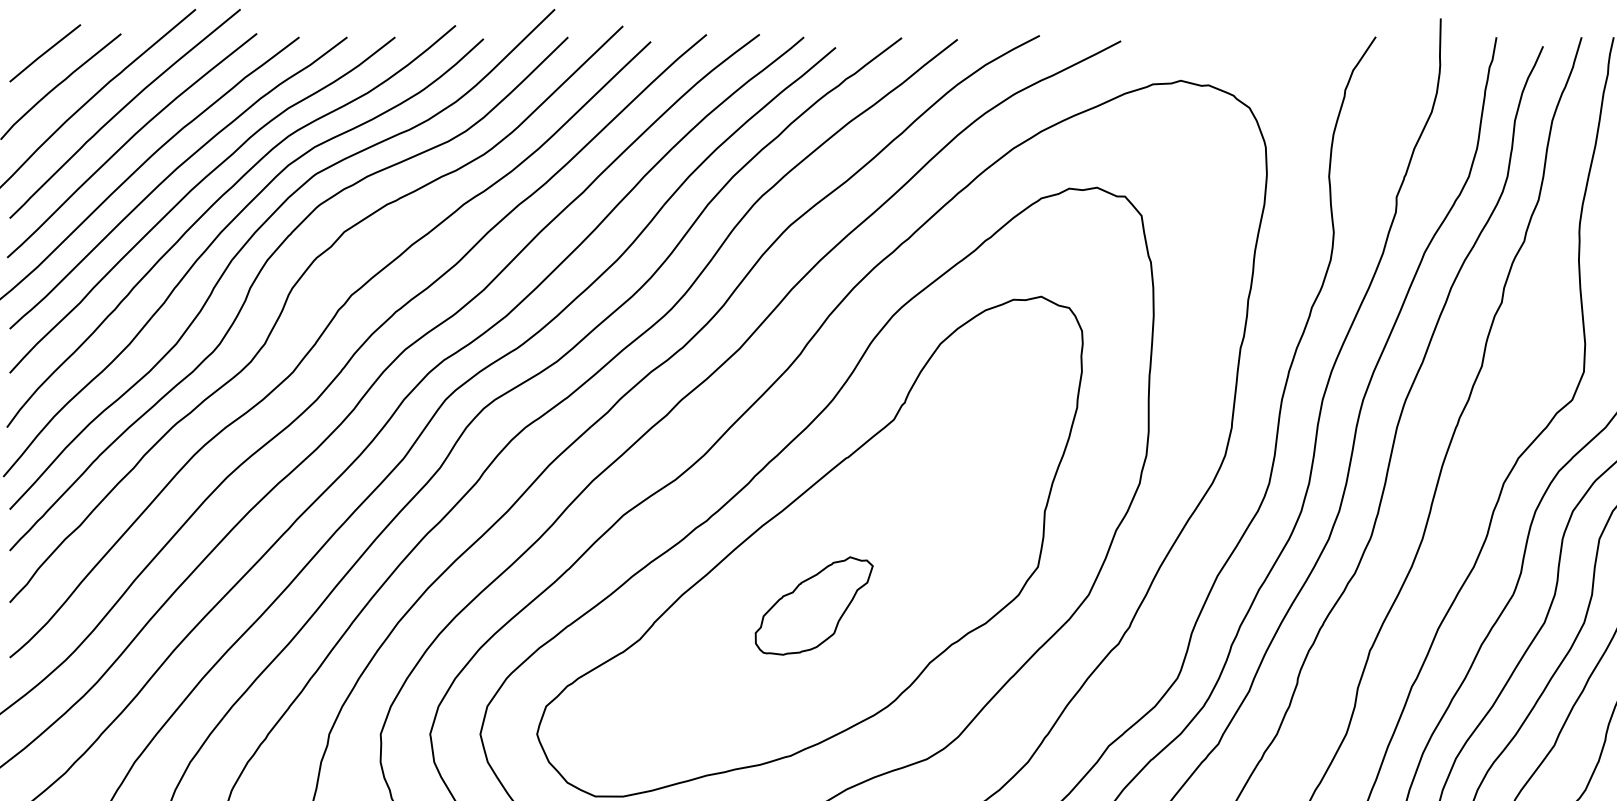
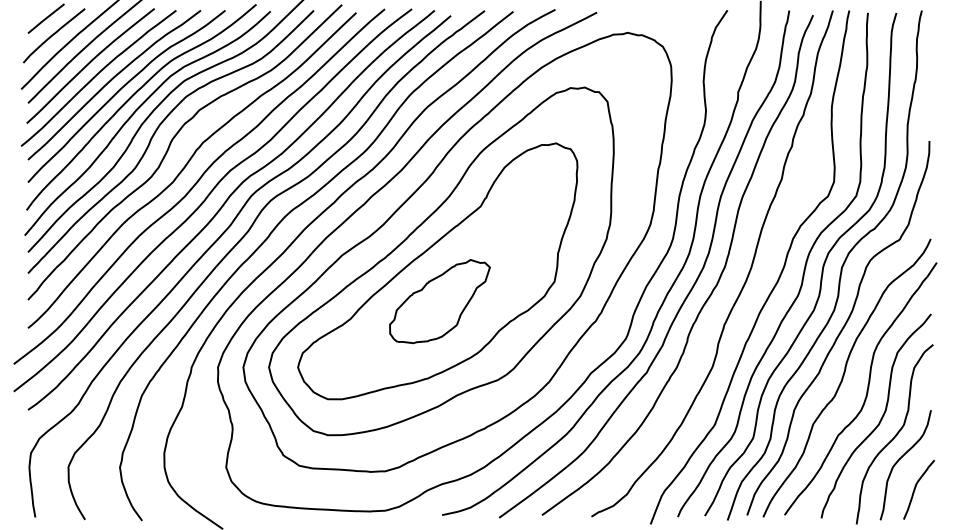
part: (813, 605) -> (439, 301), size x1.67

